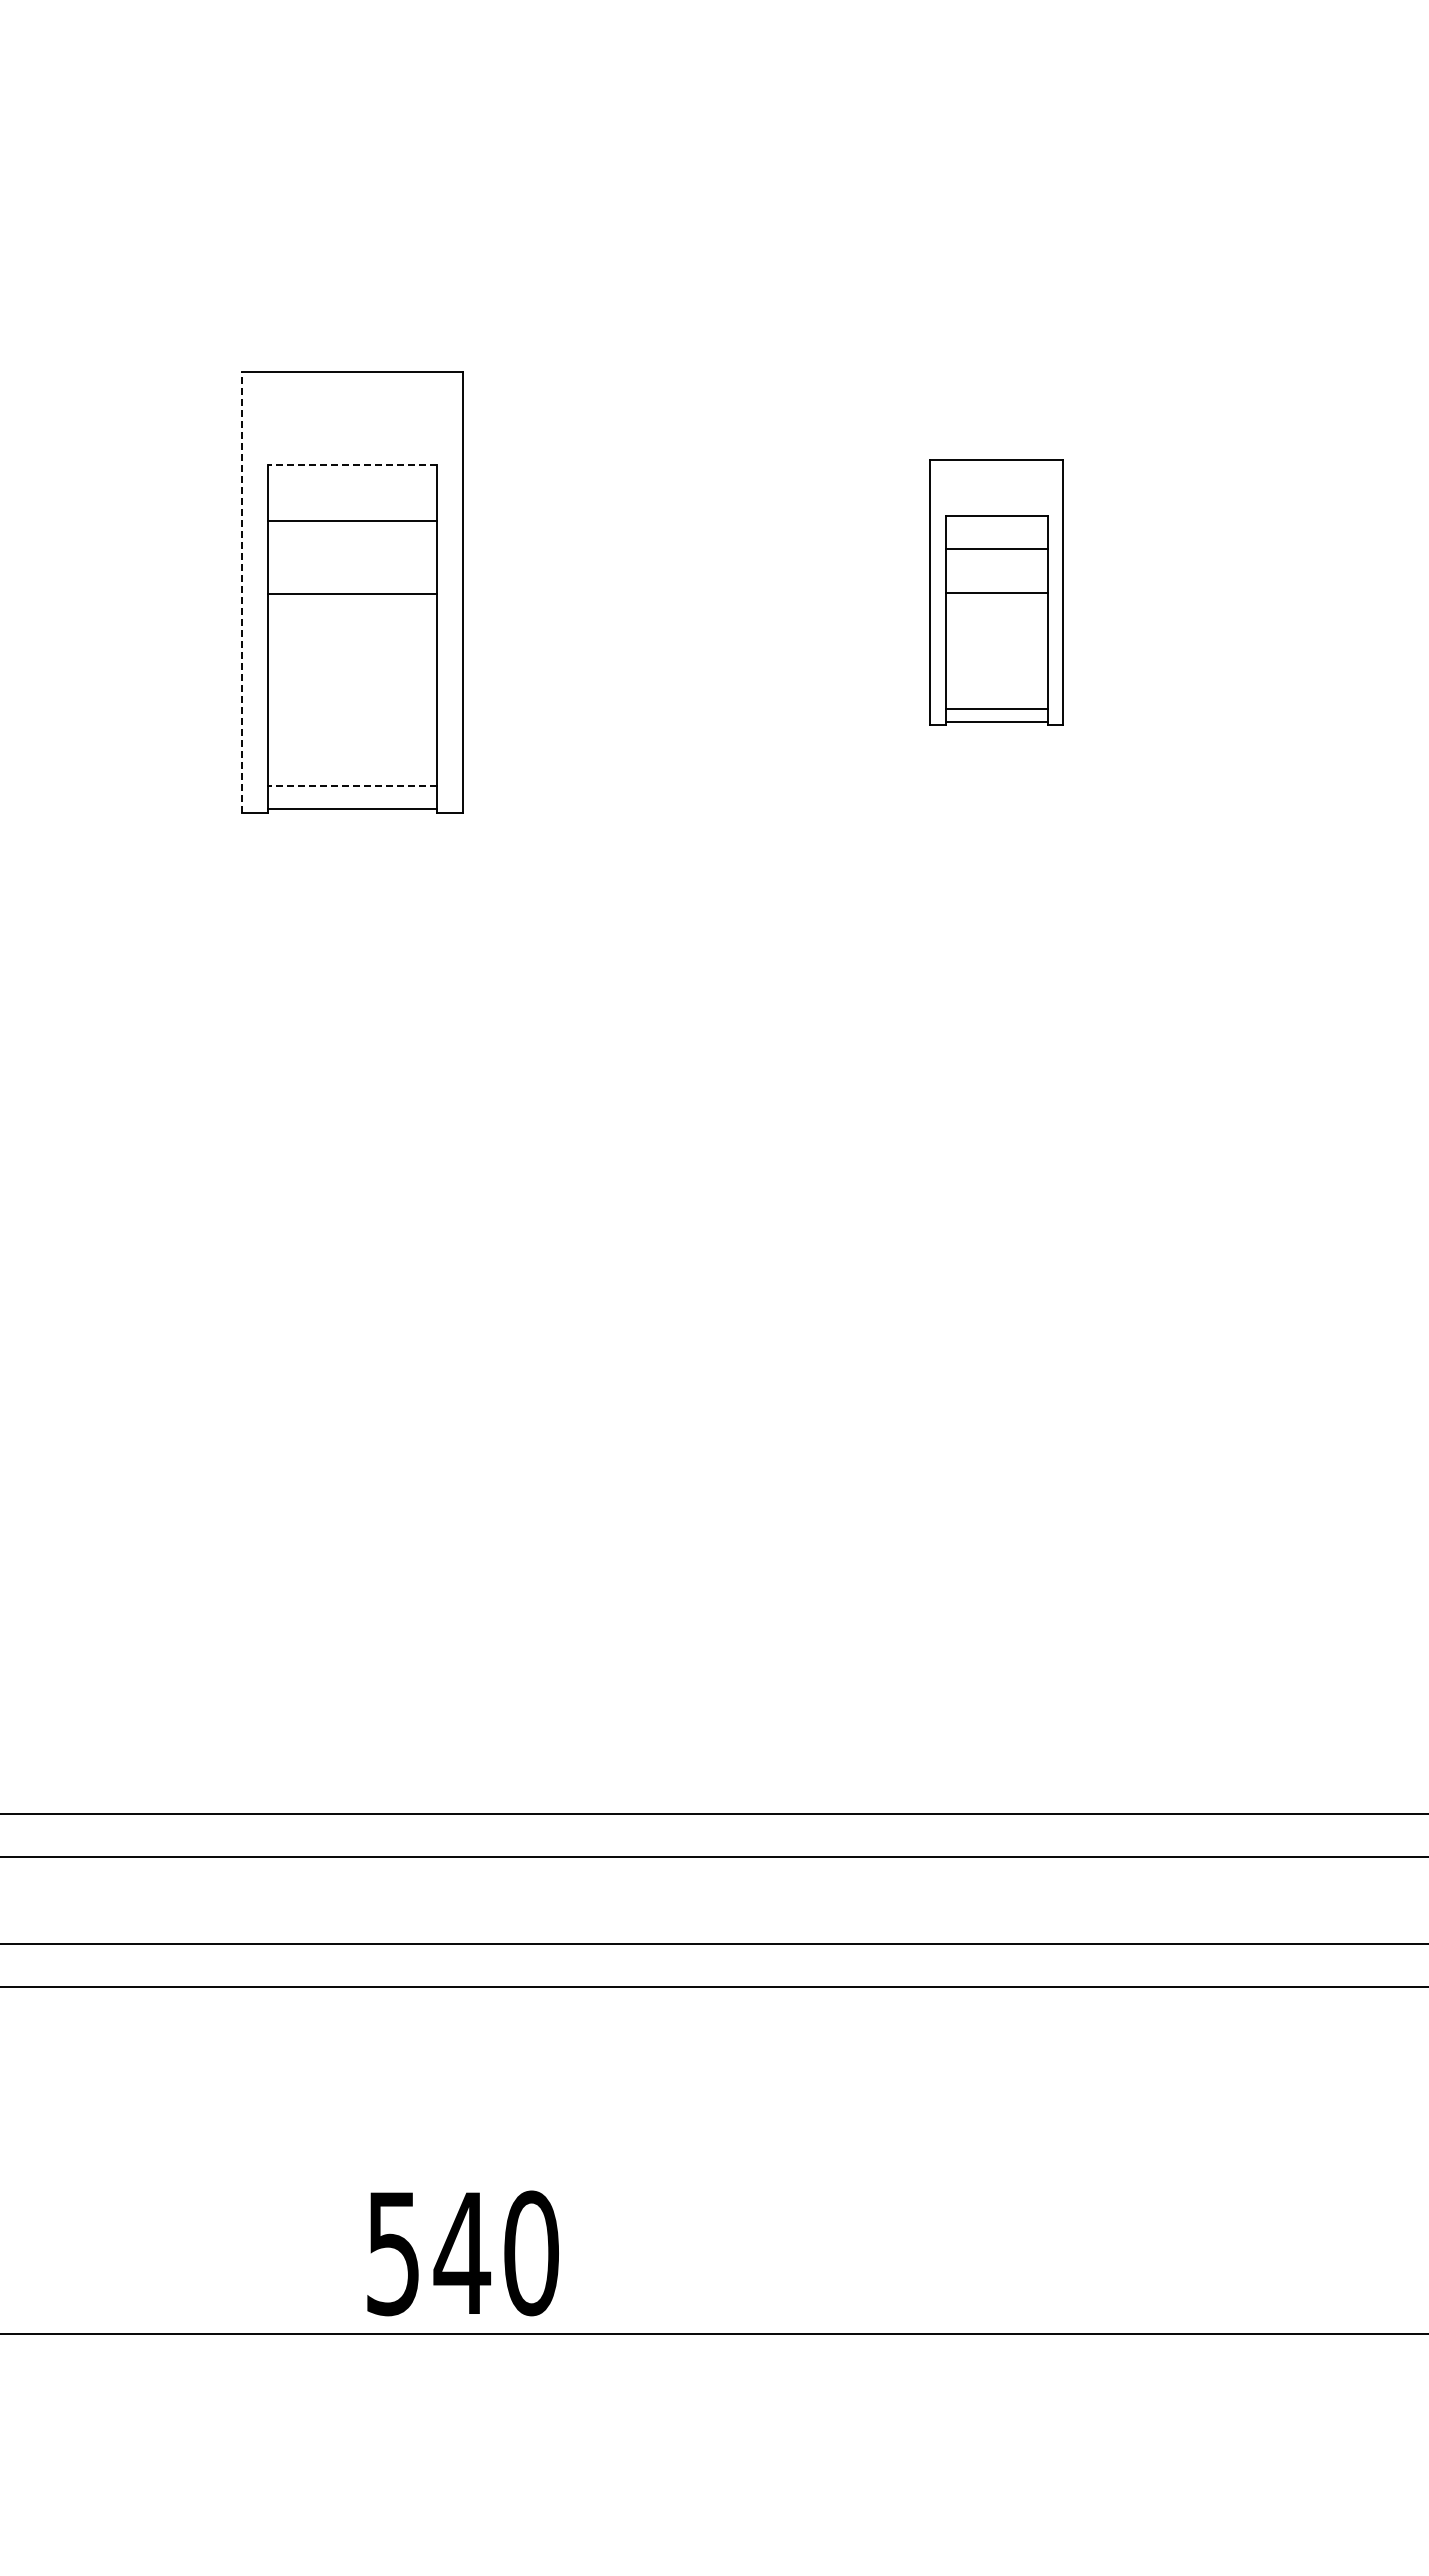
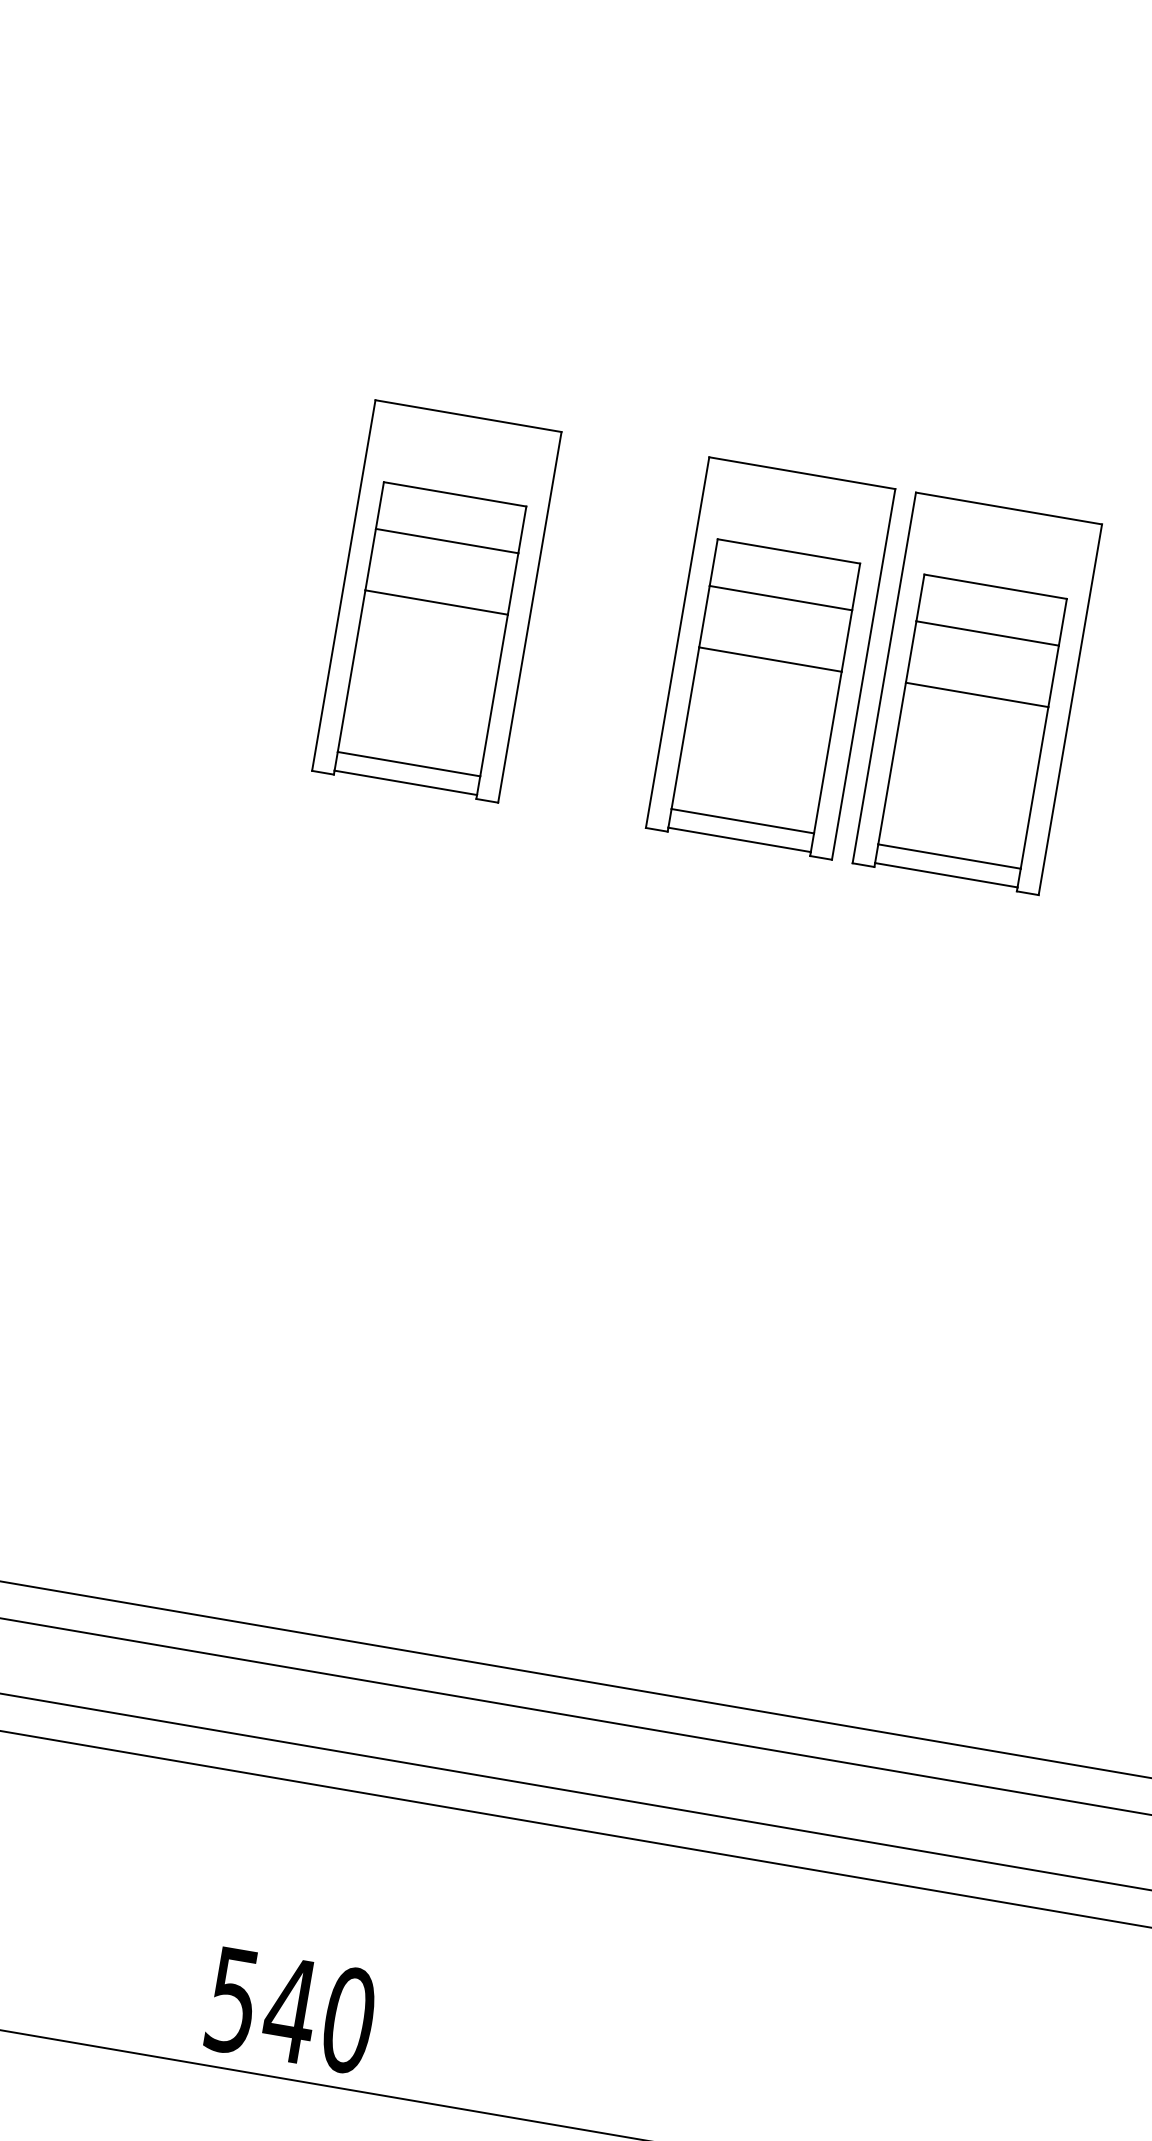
line: (352, 464) -> (455, 494), dashed -> solid
line: (241, 592) -> (343, 585), dashed -> solid
part: (749, 592) -> (769, 658), added
part: (996, 592) -> (977, 693), size x1.67
line: (352, 786) -> (409, 764), dashed -> solid

